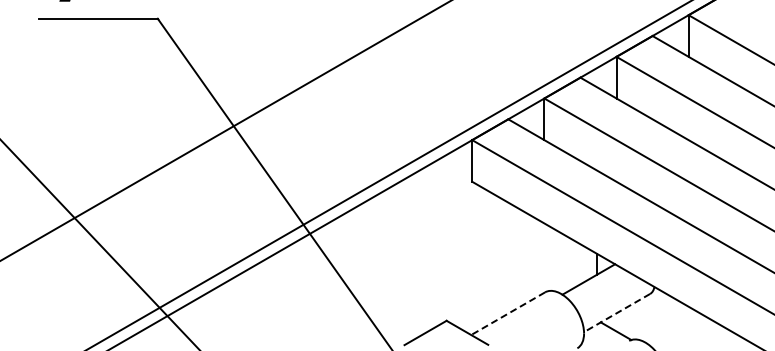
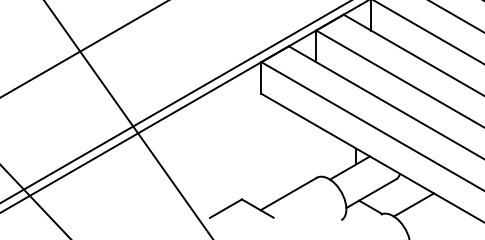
line: (508, 313) -> (288, 193), dashed -> solid
line: (616, 313) -> (371, 193), dashed -> solid
line: (672, 327) -> (413, 204), added

